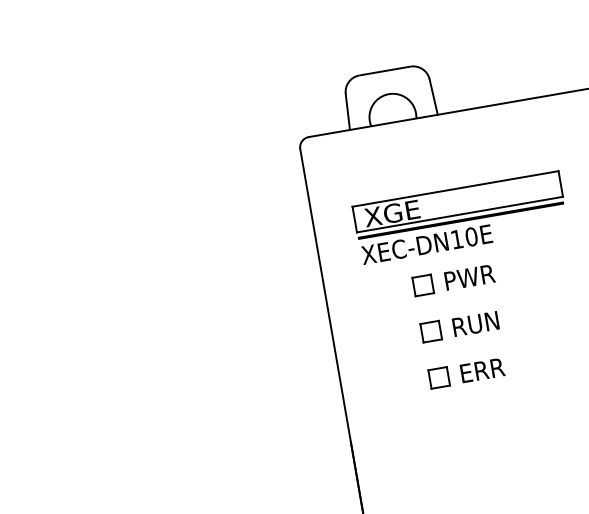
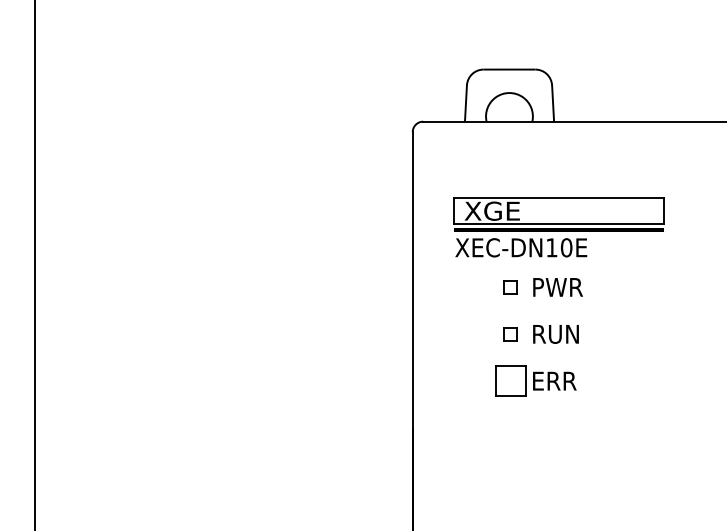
part: (423, 285) -> (510, 287), size x0.7
part: (431, 331) -> (510, 334), size x0.7
part: (439, 378) -> (510, 381), size x1.6

